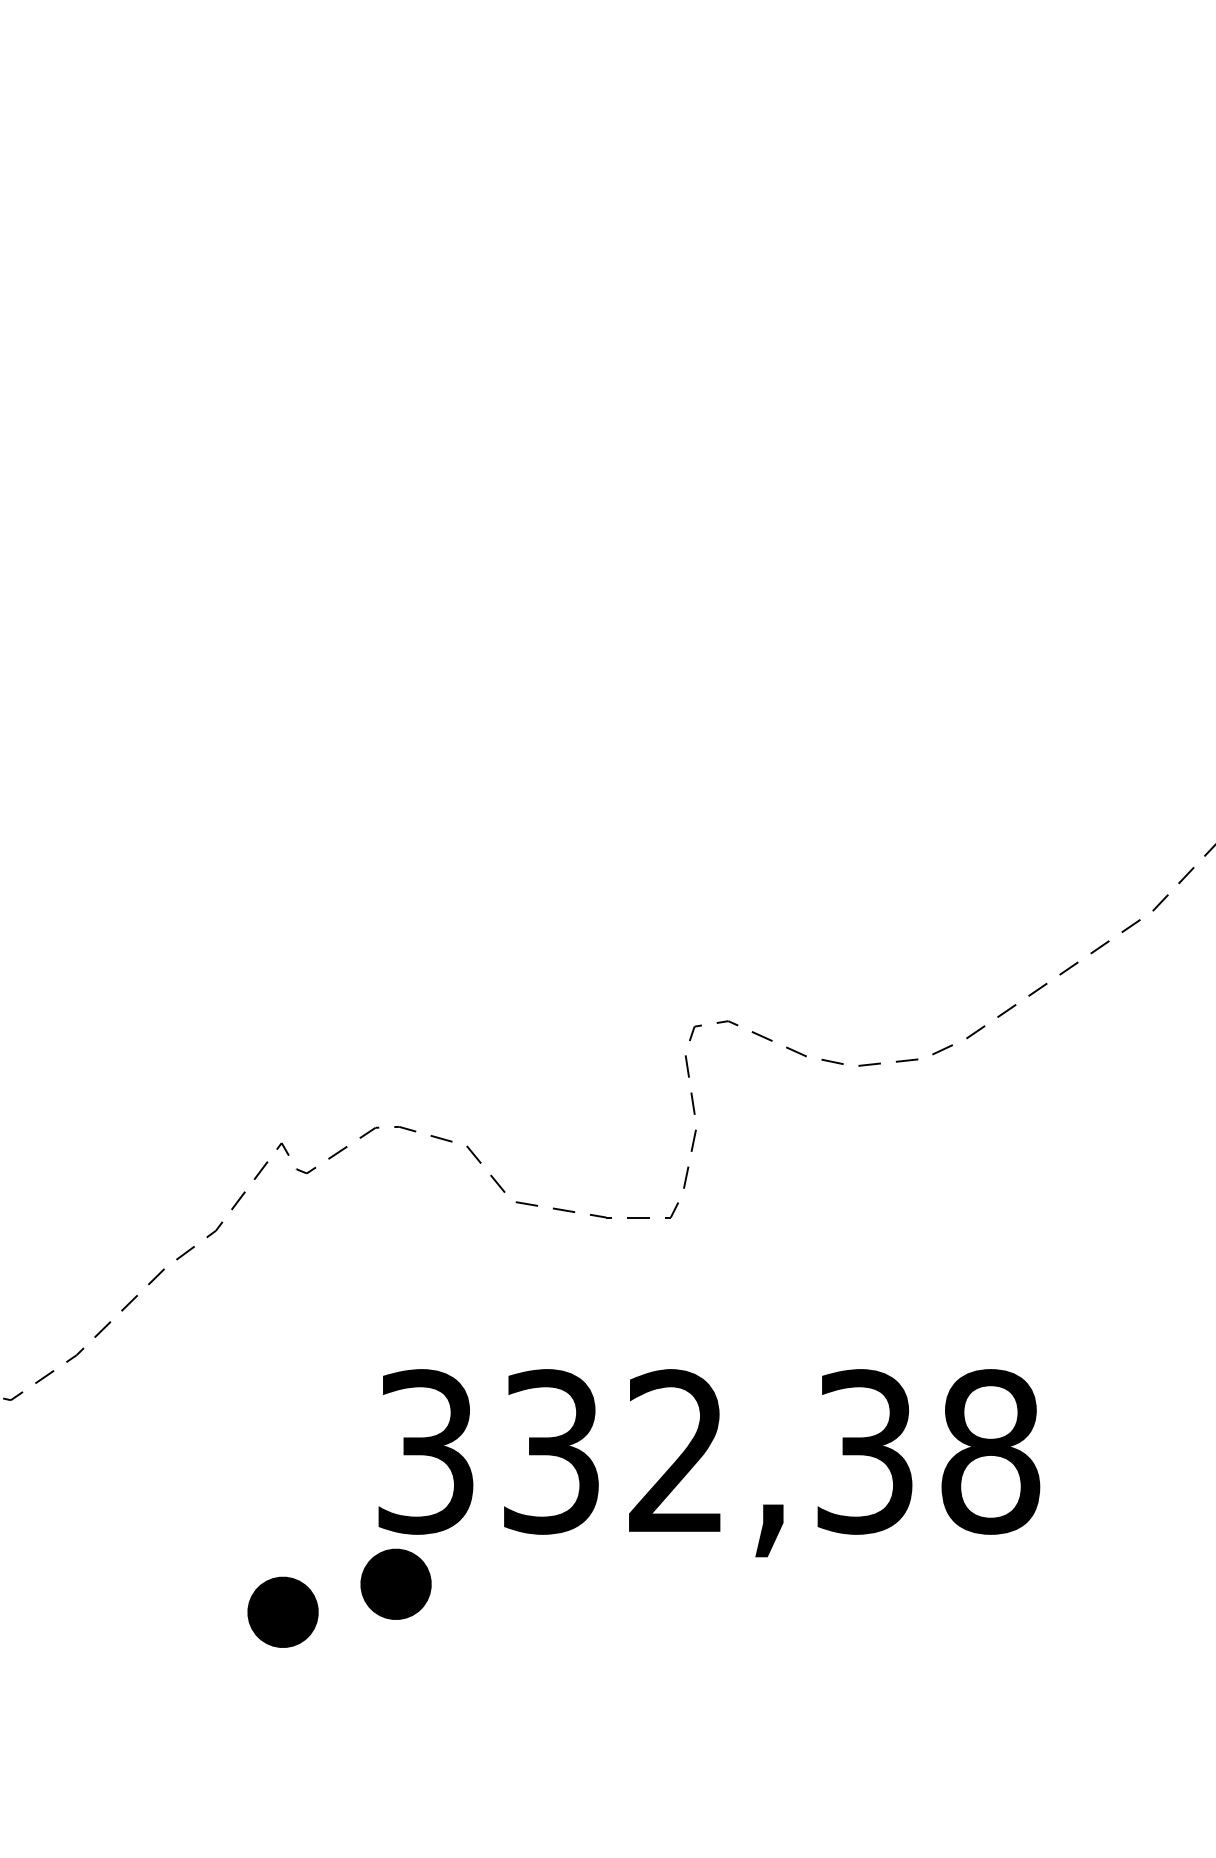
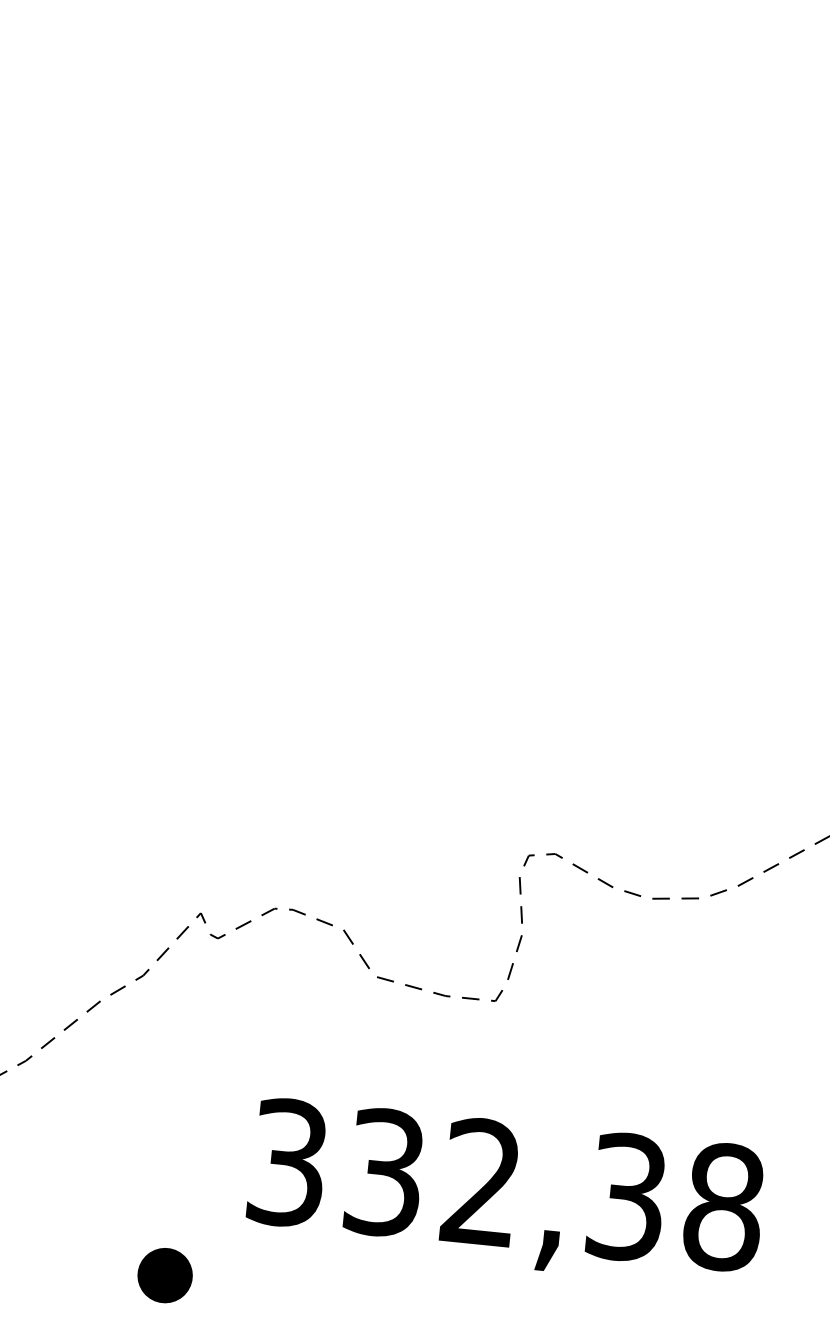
part: (395, 1583) -> (254, 1262), removed

